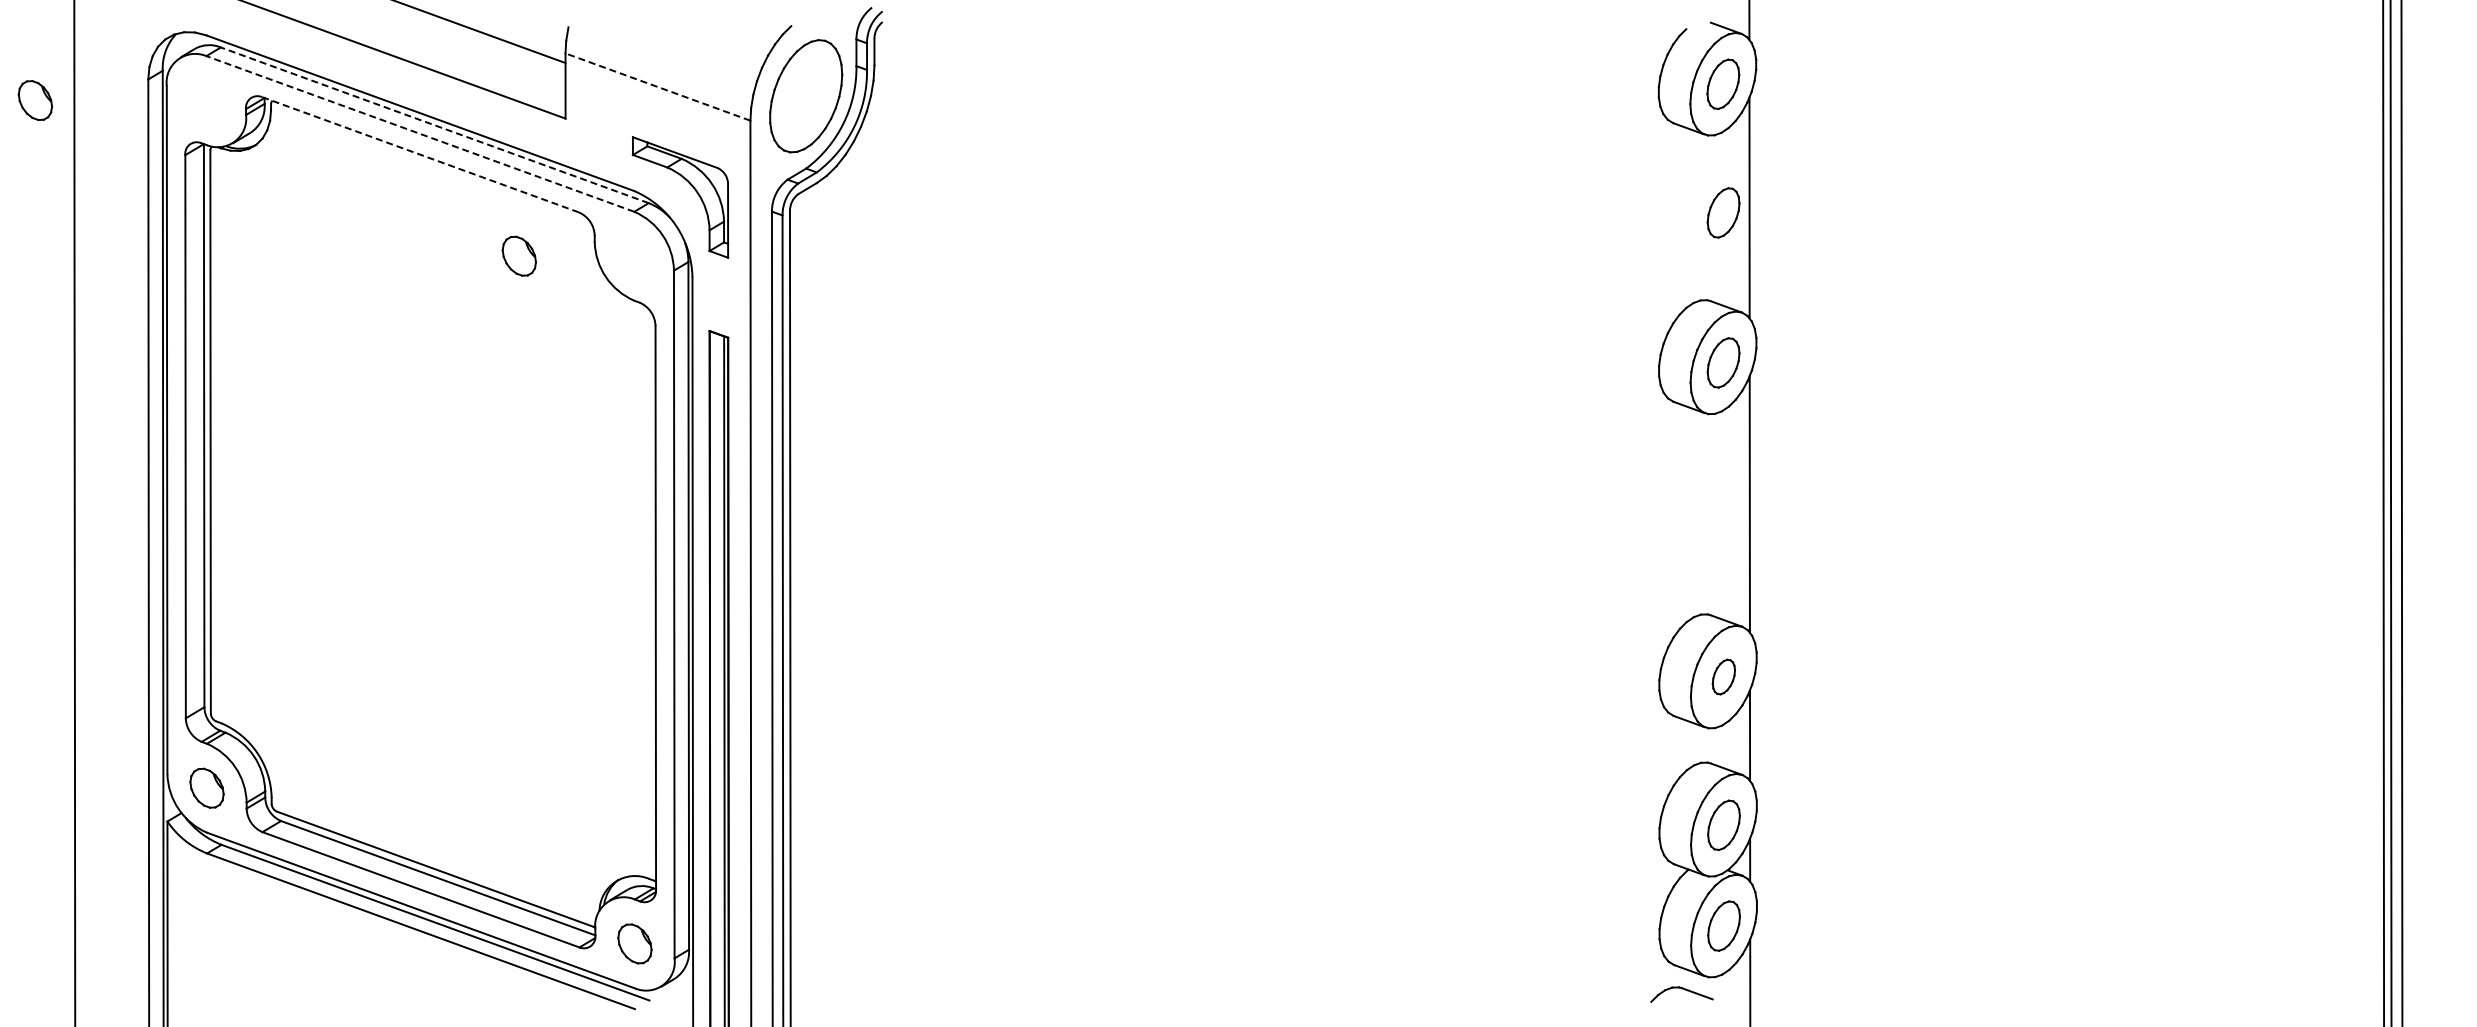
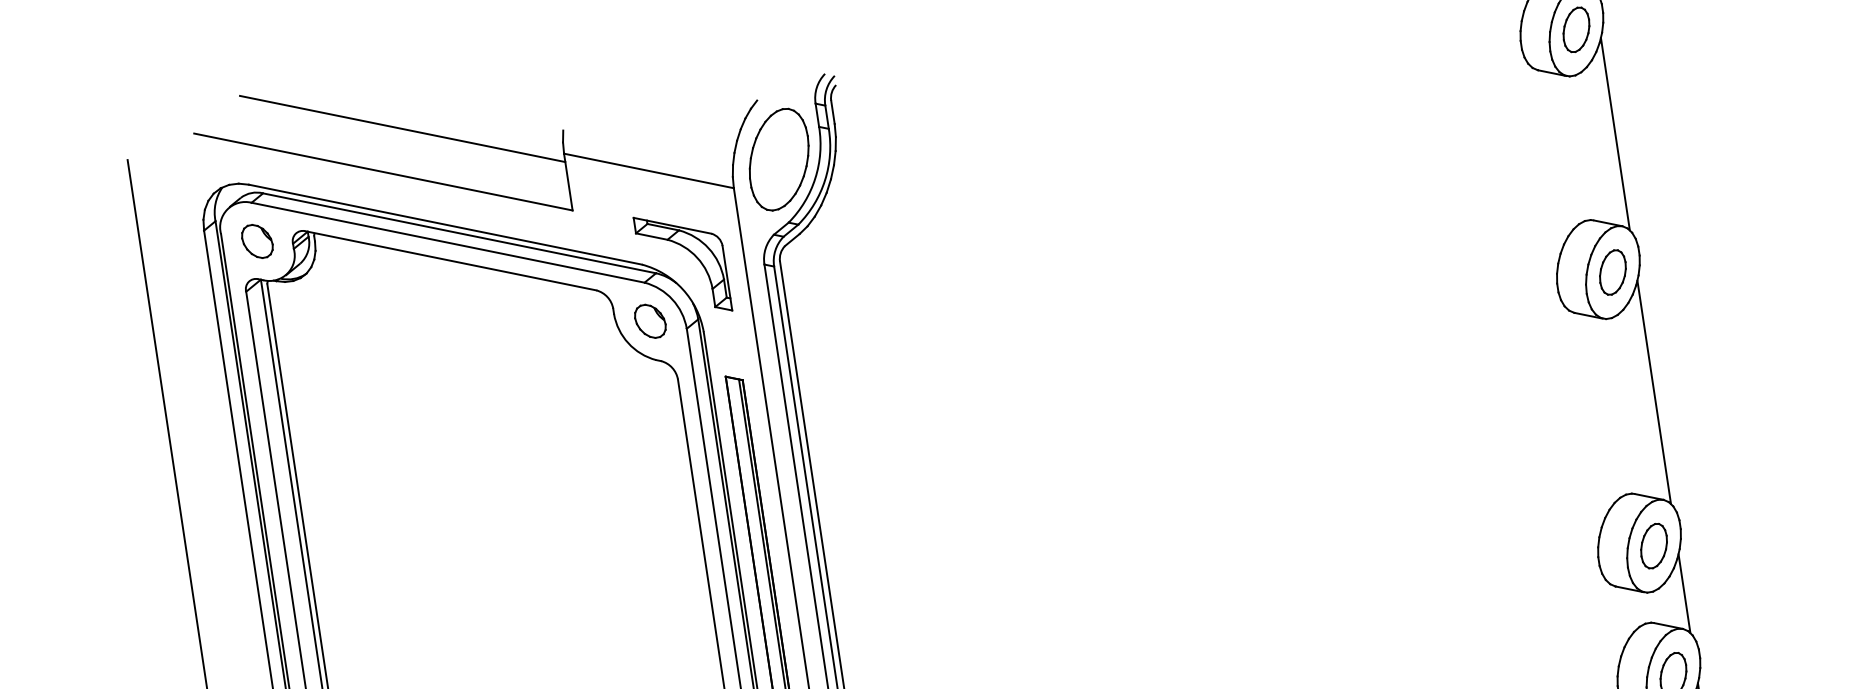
line: (657, 86) -> (648, 170), dashed -> solid
part: (35, 100) -> (257, 241), moved
line: (434, 125) -> (459, 233), dashed -> solid
line: (420, 133) -> (448, 242), dashed -> solid
line: (420, 154) -> (450, 260), dashed -> solid
part: (1723, 212) -> (1593, 141), removed
part: (518, 255) -> (649, 320), moved
part: (1723, 676) -> (1653, 545), size x1.43

